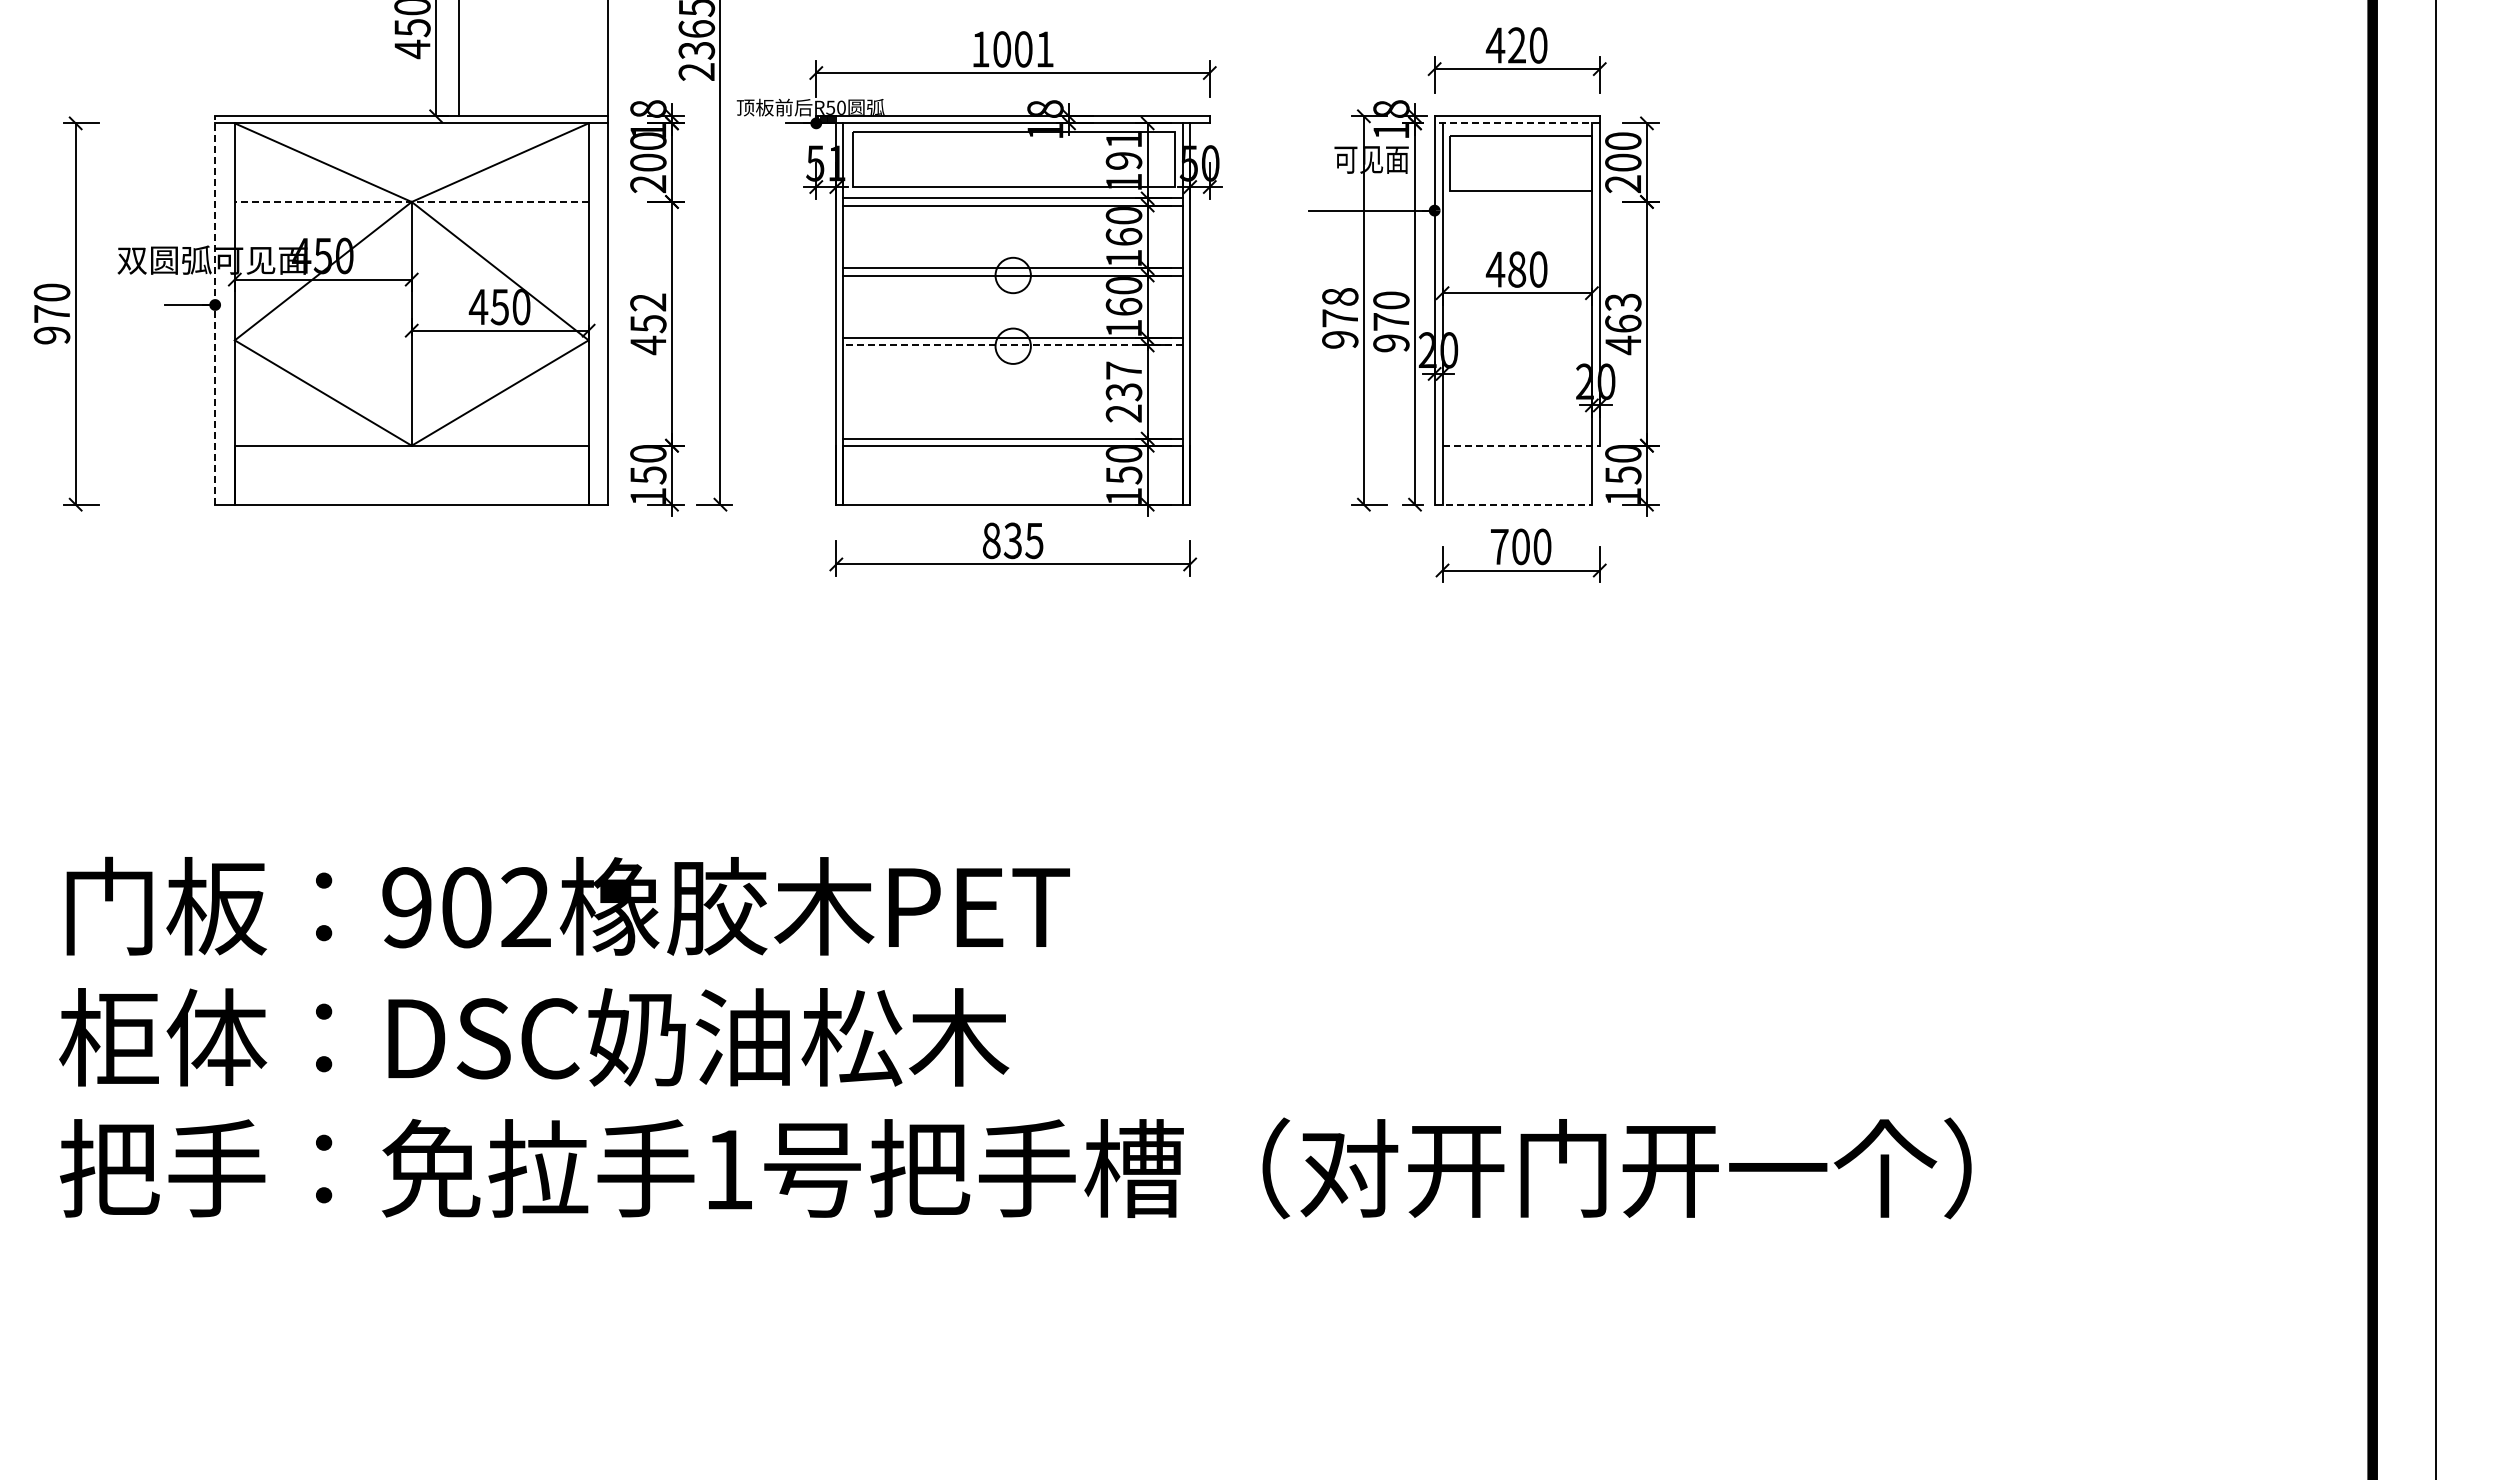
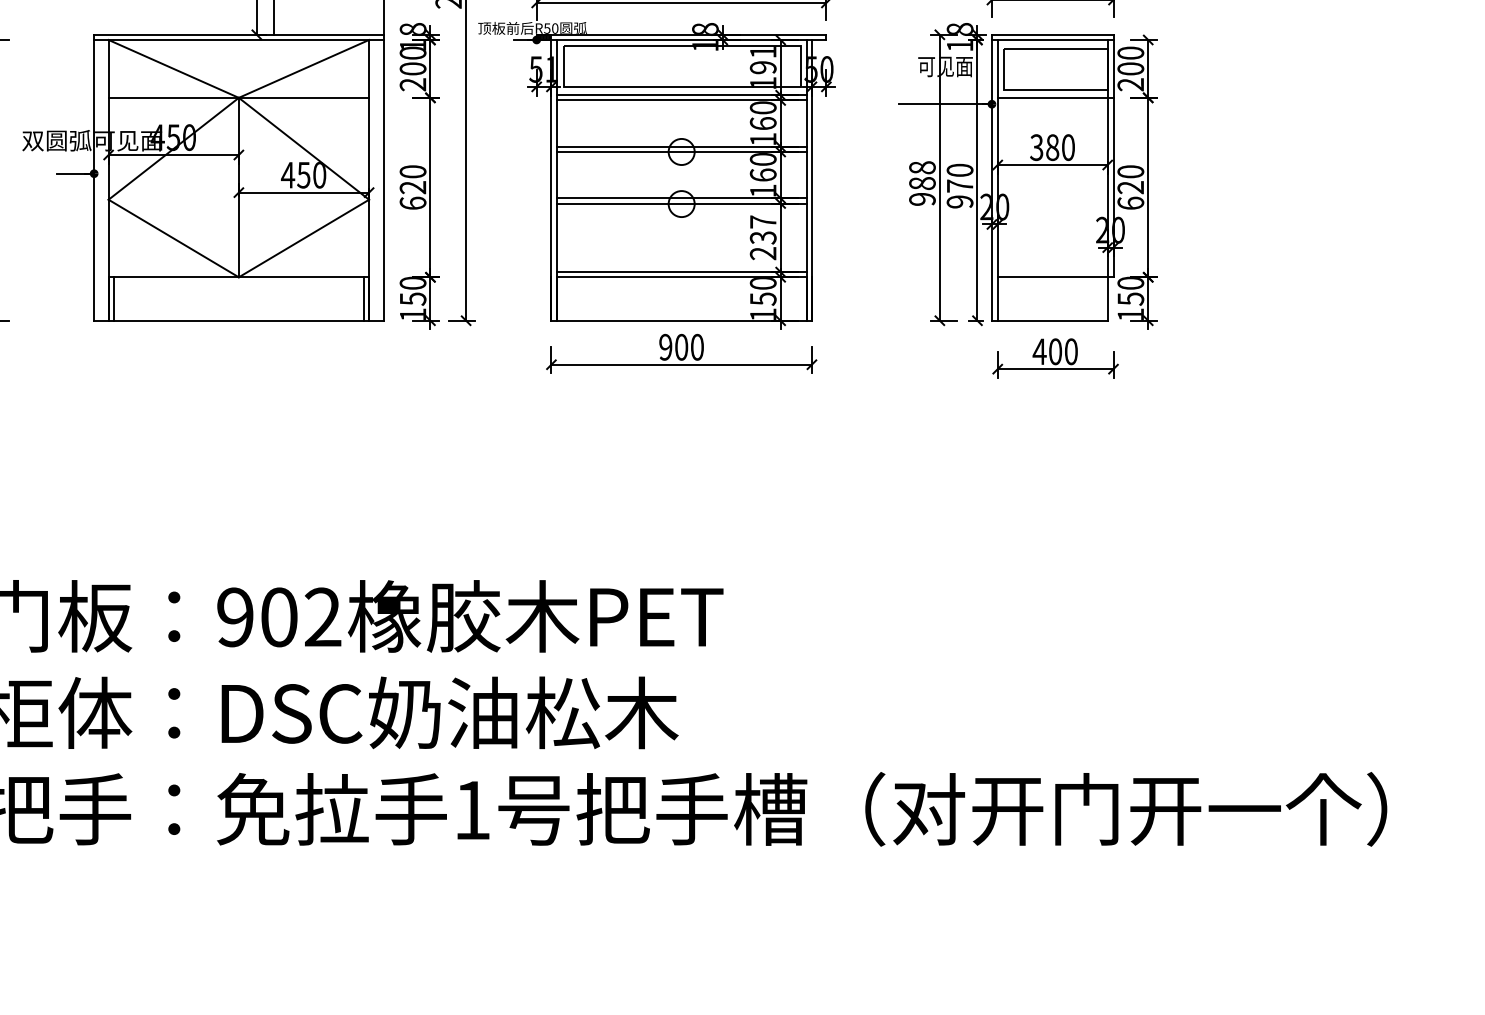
line: (1517, 123) -> (1052, 40), dashed -> solid
line: (411, 201) -> (238, 97), dashed -> solid
line: (1520, 201) -> (1055, 97), added
text: (1495, 269) -> (1036, 147), 480 -> 380
line: (215, 309) -> (94, 177), dashed -> solid
text: (1340, 318) -> (922, 183), 978 -> 988
text: (648, 324) -> (413, 188), 452 -> 620
text: (1623, 324) -> (1130, 188), 463 -> 620
line: (1013, 345) -> (681, 203), dashed -> solid
line: (1521, 445) -> (1055, 277), dashed -> solid
line: (241, 474) -> (113, 298), added
line: (581, 474) -> (363, 298), added
line: (1513, 504) -> (1049, 320), dashed -> solid
text: (1012, 540) -> (681, 347), 835 -> 900
text: (1499, 546) -> (1039, 351), 700 -> 400

